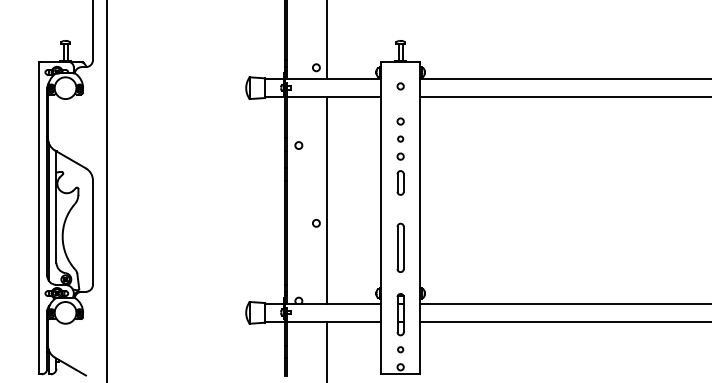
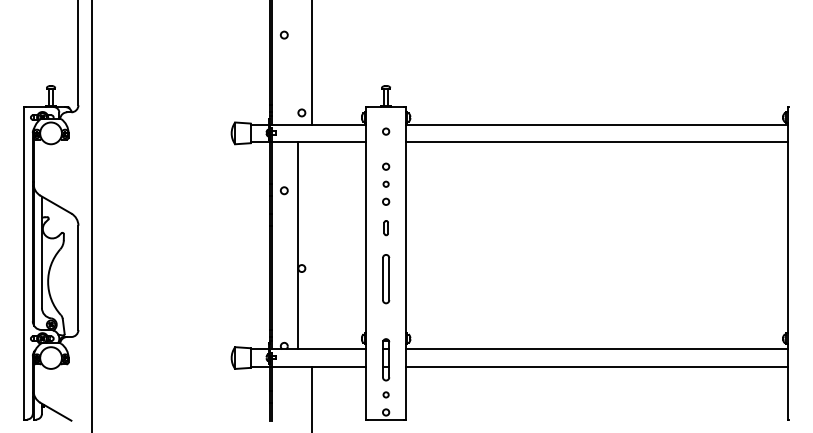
part: (401, 182) -> (386, 227), size x0.6
line: (327, 200) -> (298, 245), moved
part: (401, 248) -> (386, 279), moved

